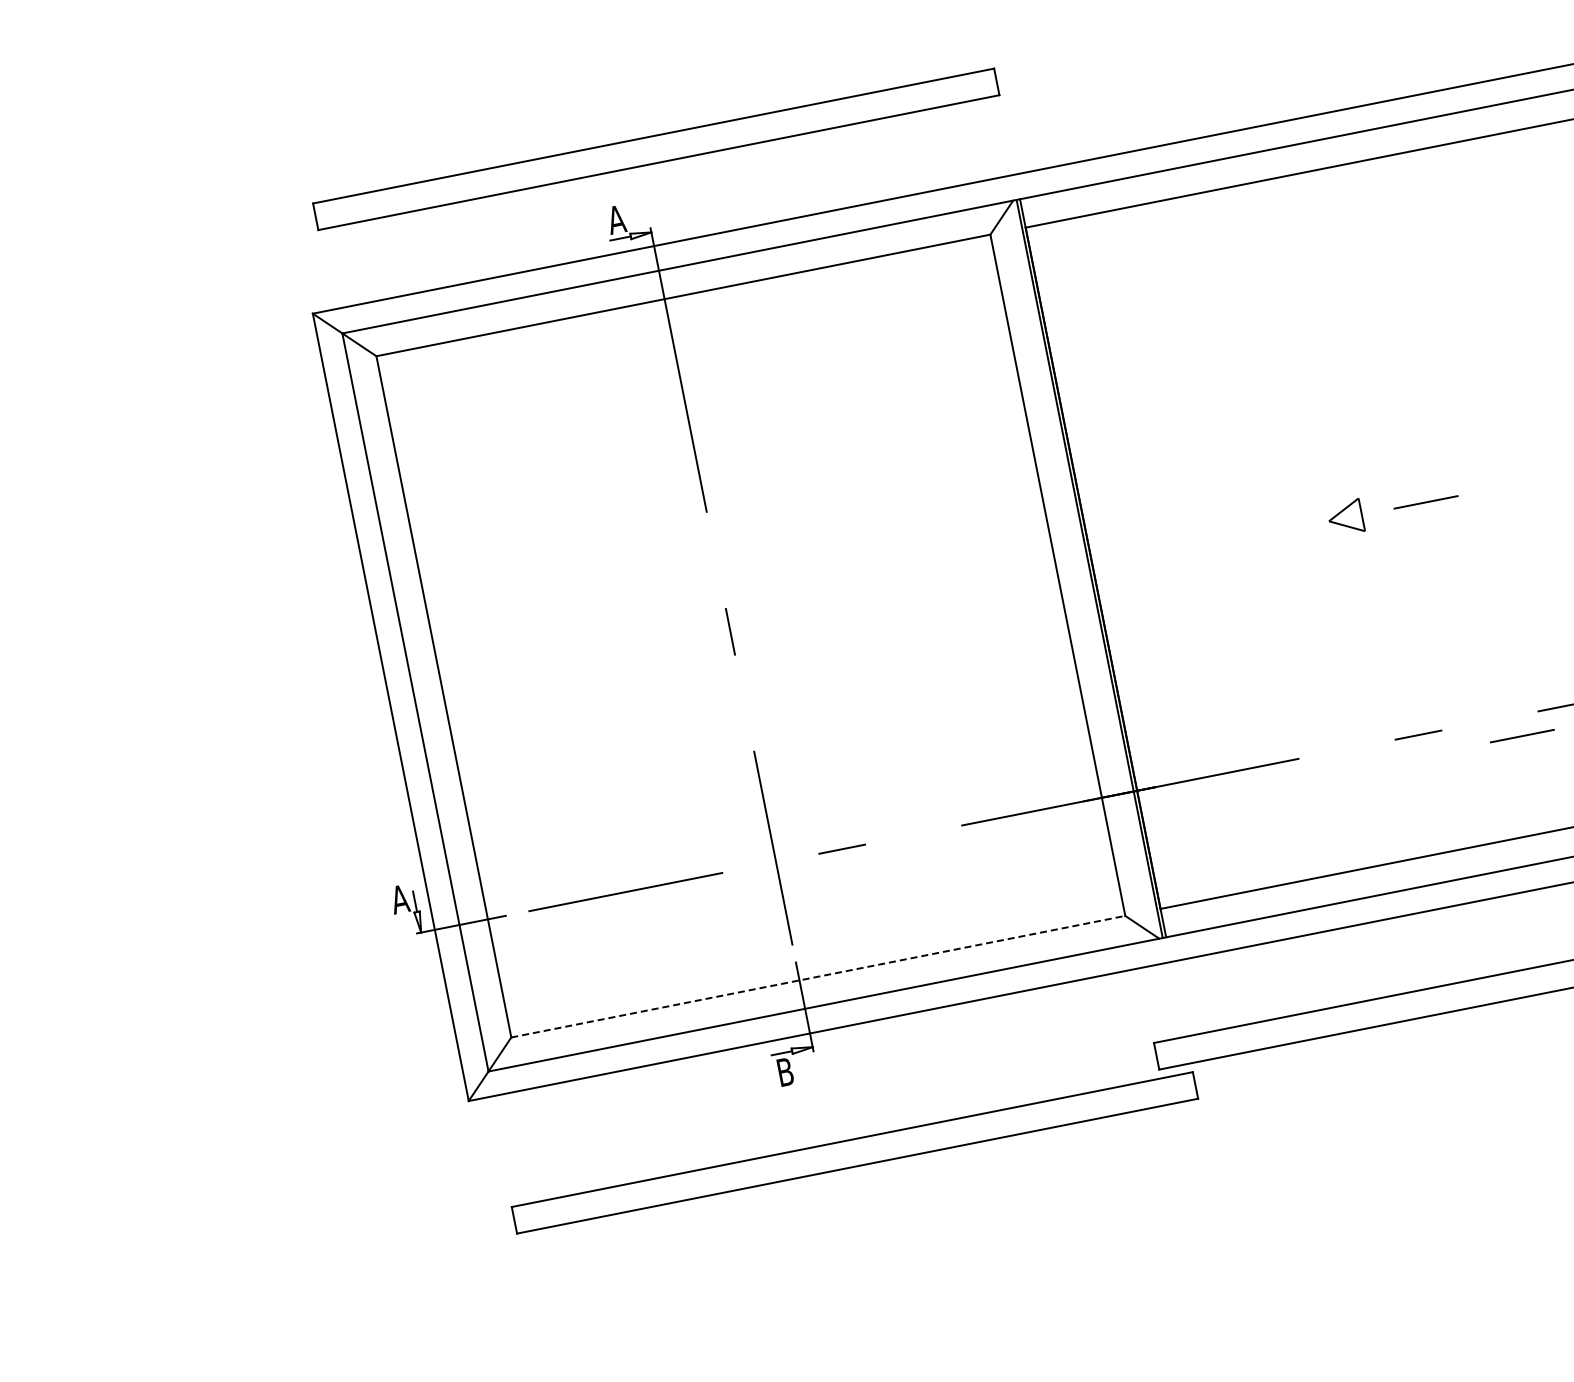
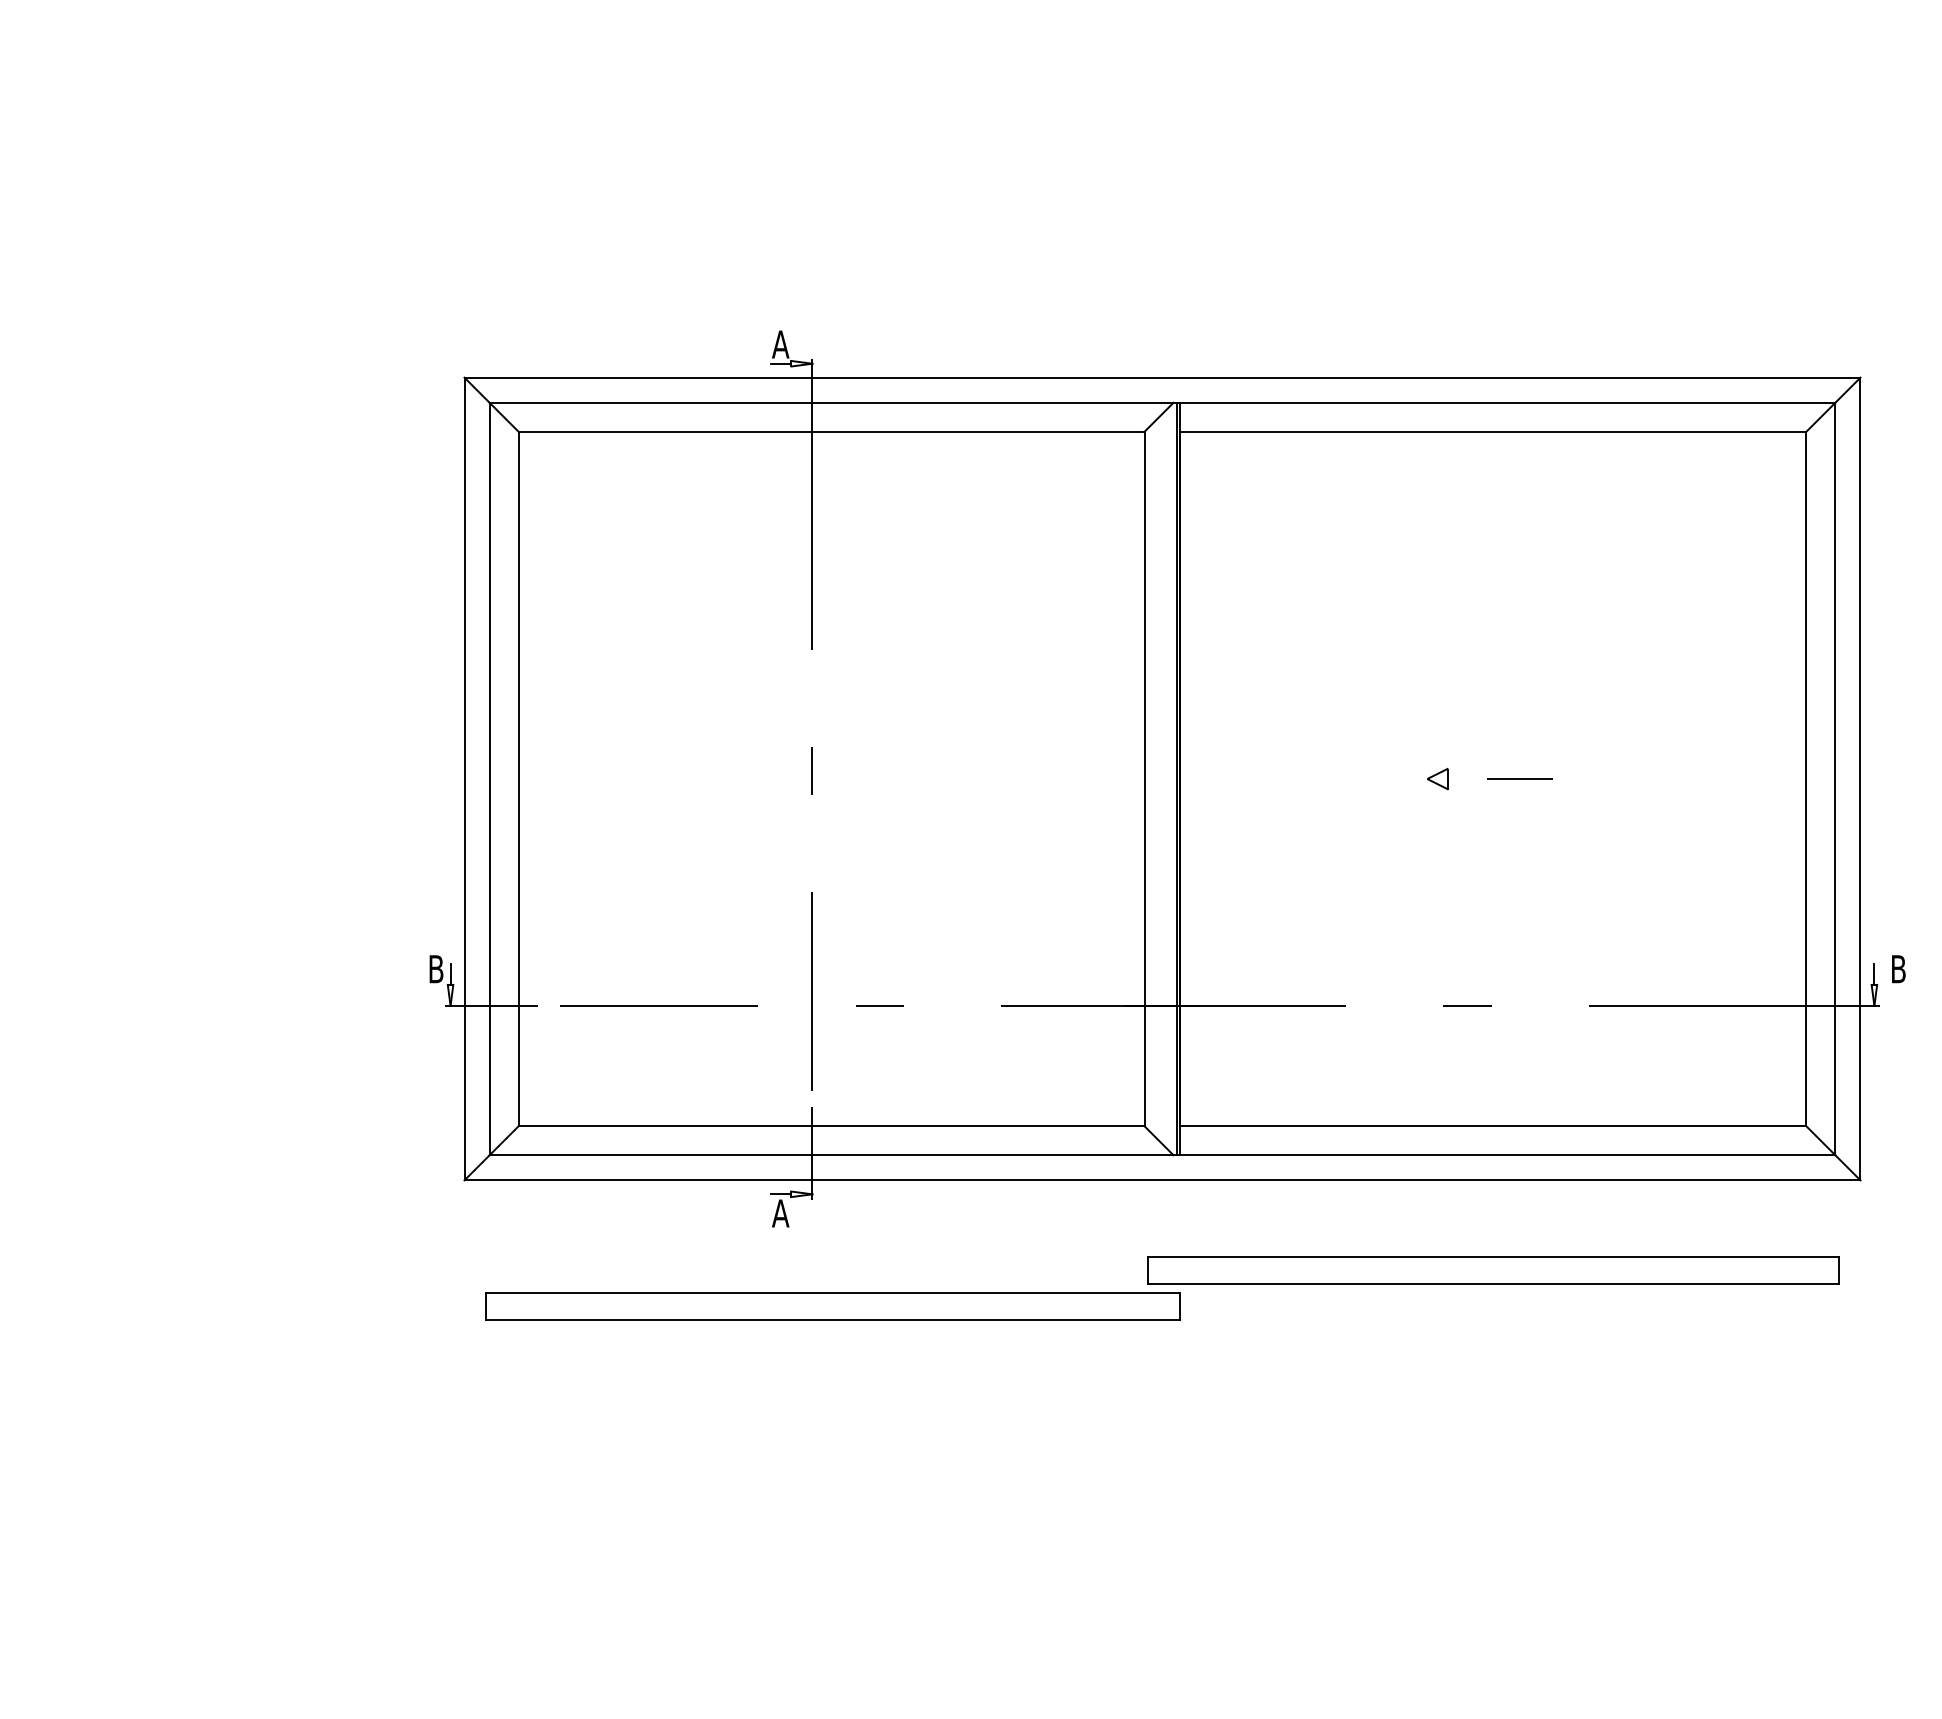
part: (655, 149) -> (832, 283), removed
part: (1345, 518) -> (1437, 779), size x0.62
line: (1521, 735) -> (1568, 1026), removed
text: (399, 899) -> (435, 969), A -> B
line: (818, 976) -> (831, 1126), dashed -> solid
text: (785, 1072) -> (780, 1213), B -> A

